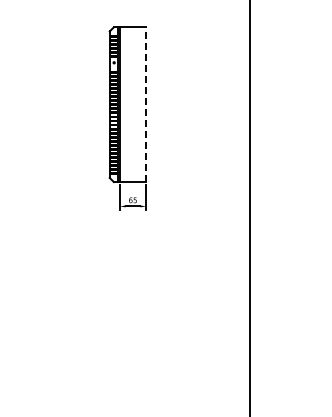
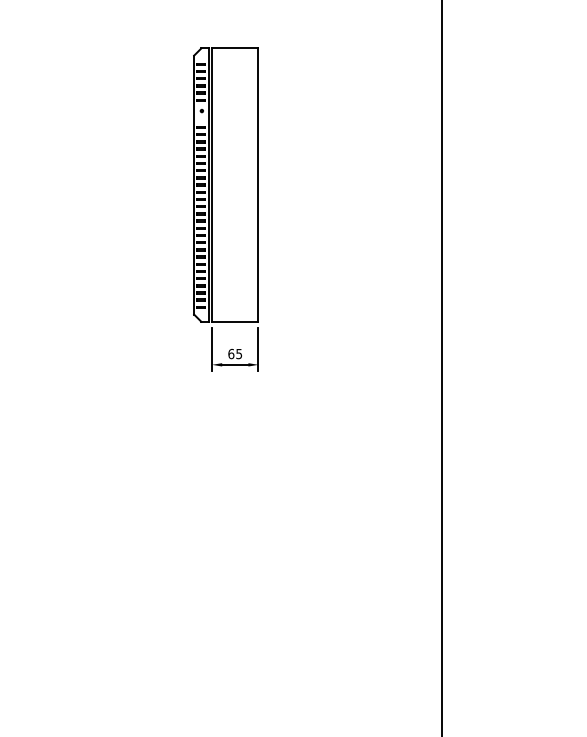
line: (146, 104) -> (259, 184), dashed -> solid

